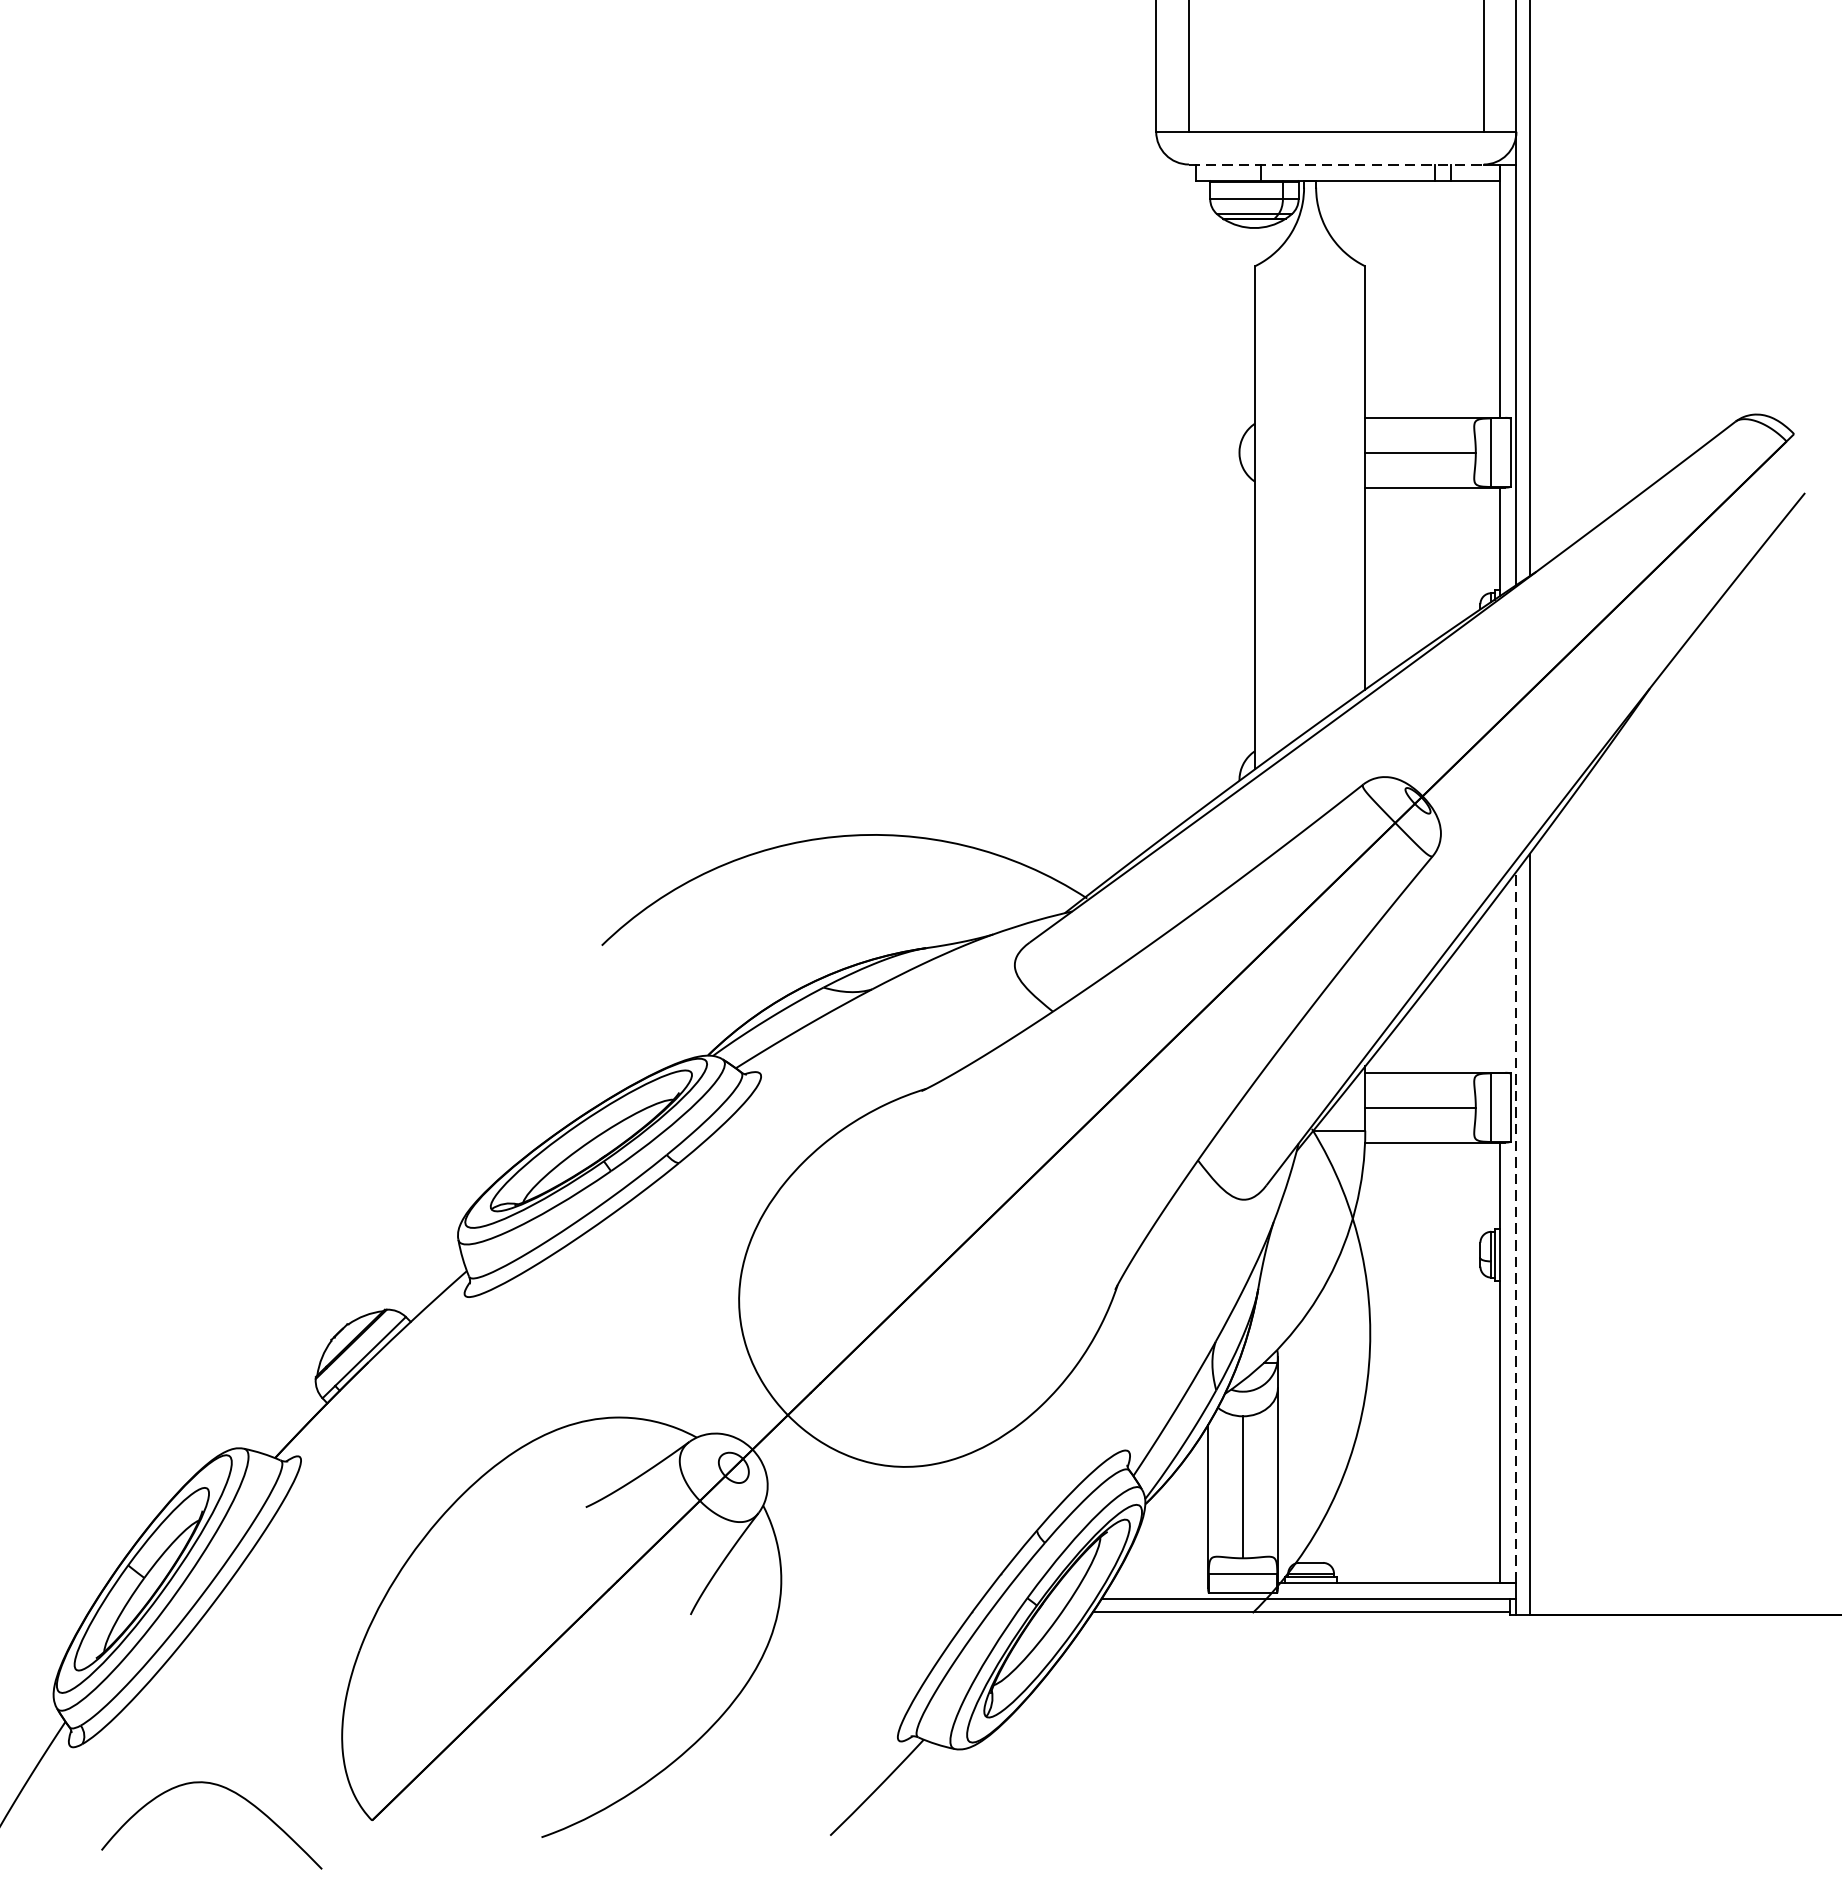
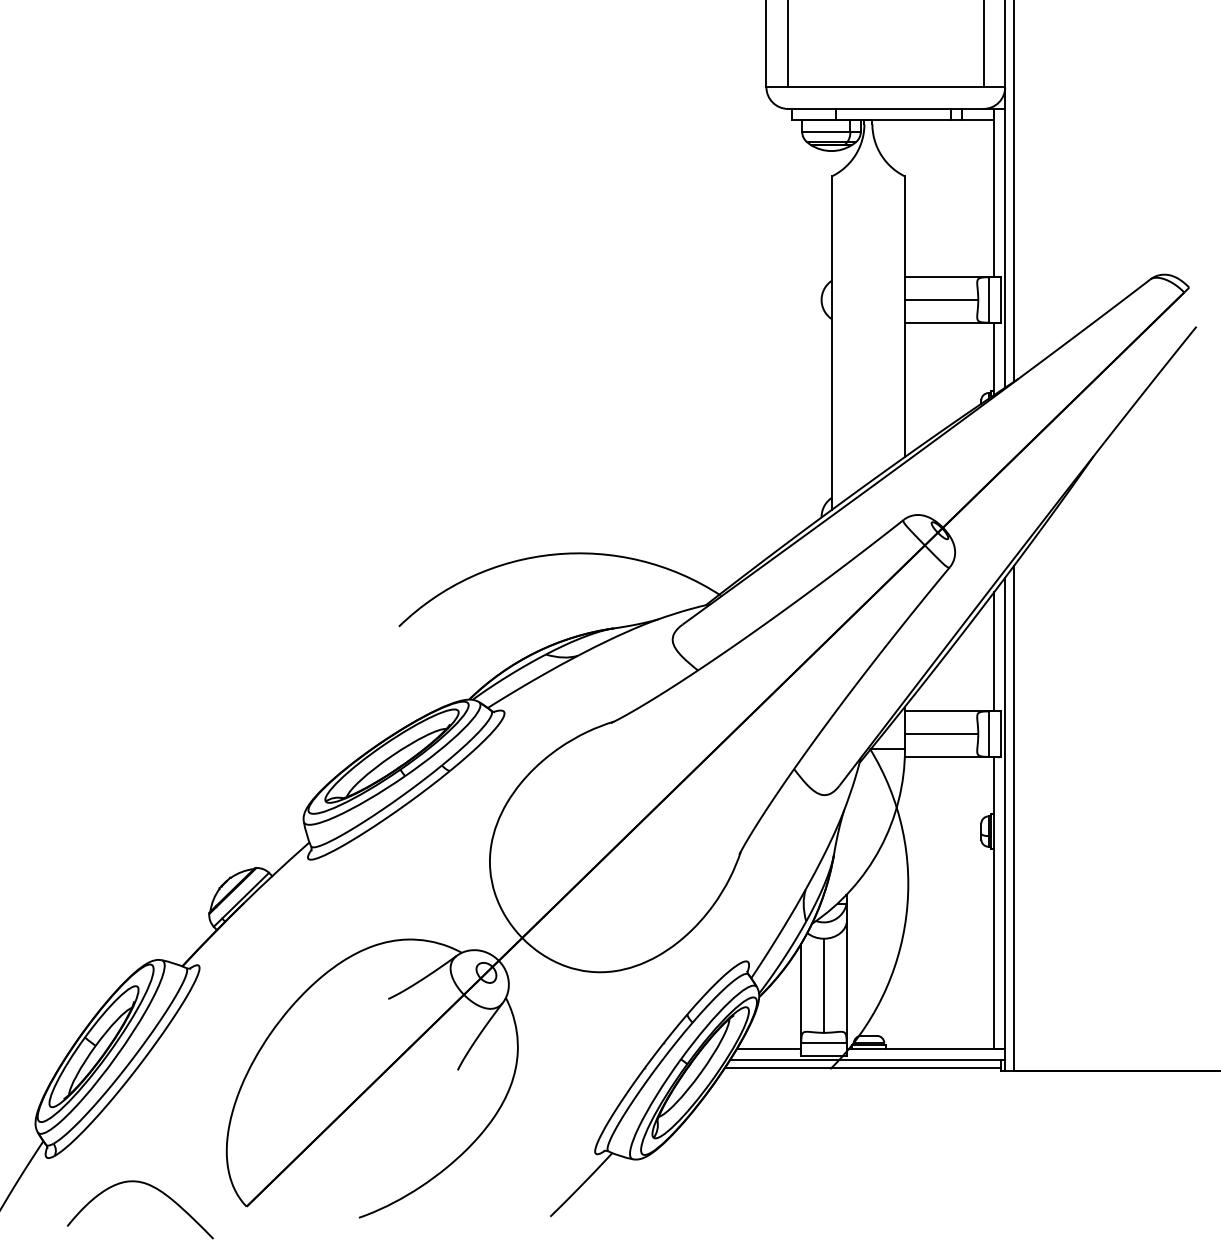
line: (1335, 163) -> (885, 108), dashed -> solid
line: (1500, 983) -> (994, 651), added
line: (1516, 1227) -> (1005, 813), dashed -> solid
line: (1159, 1581) -> (768, 1048), added

